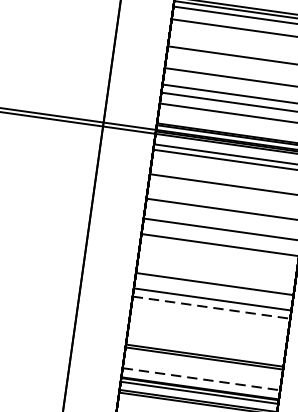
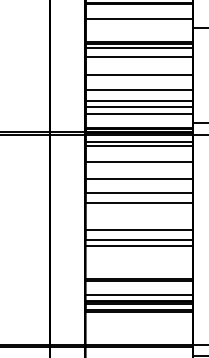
line: (212, 307) -> (139, 245), dashed -> solid
line: (201, 378) -> (139, 294), dashed -> solid

